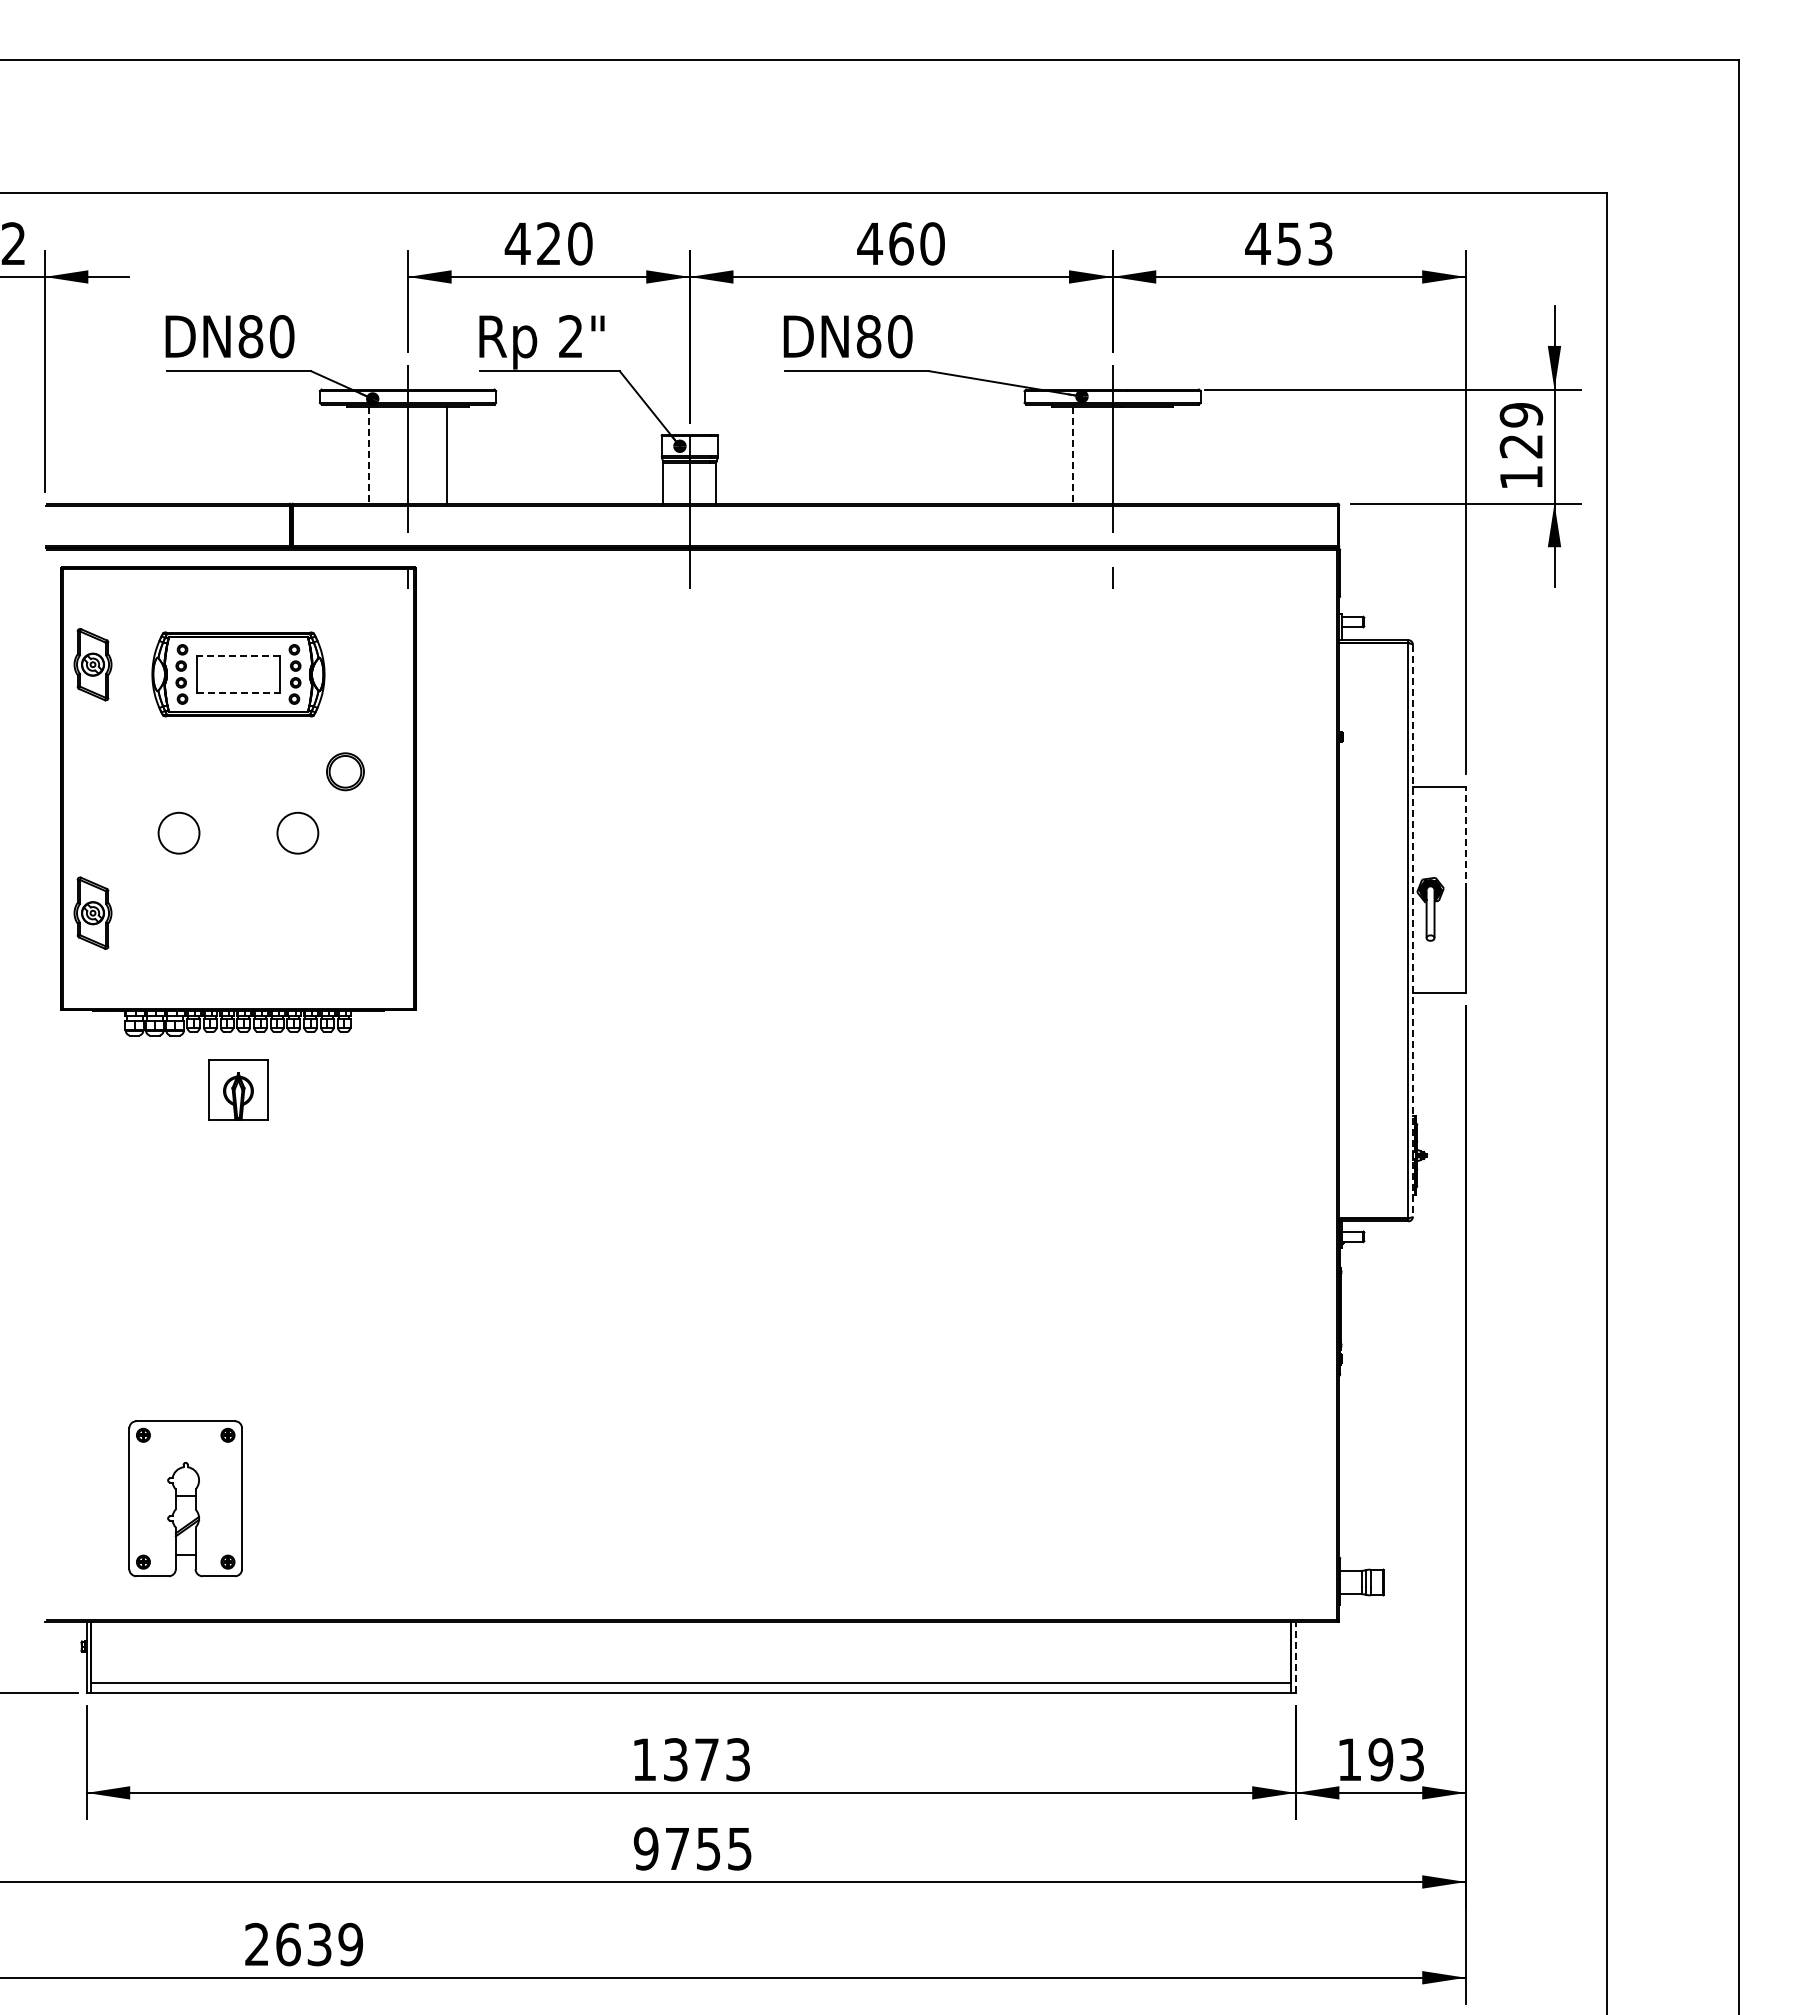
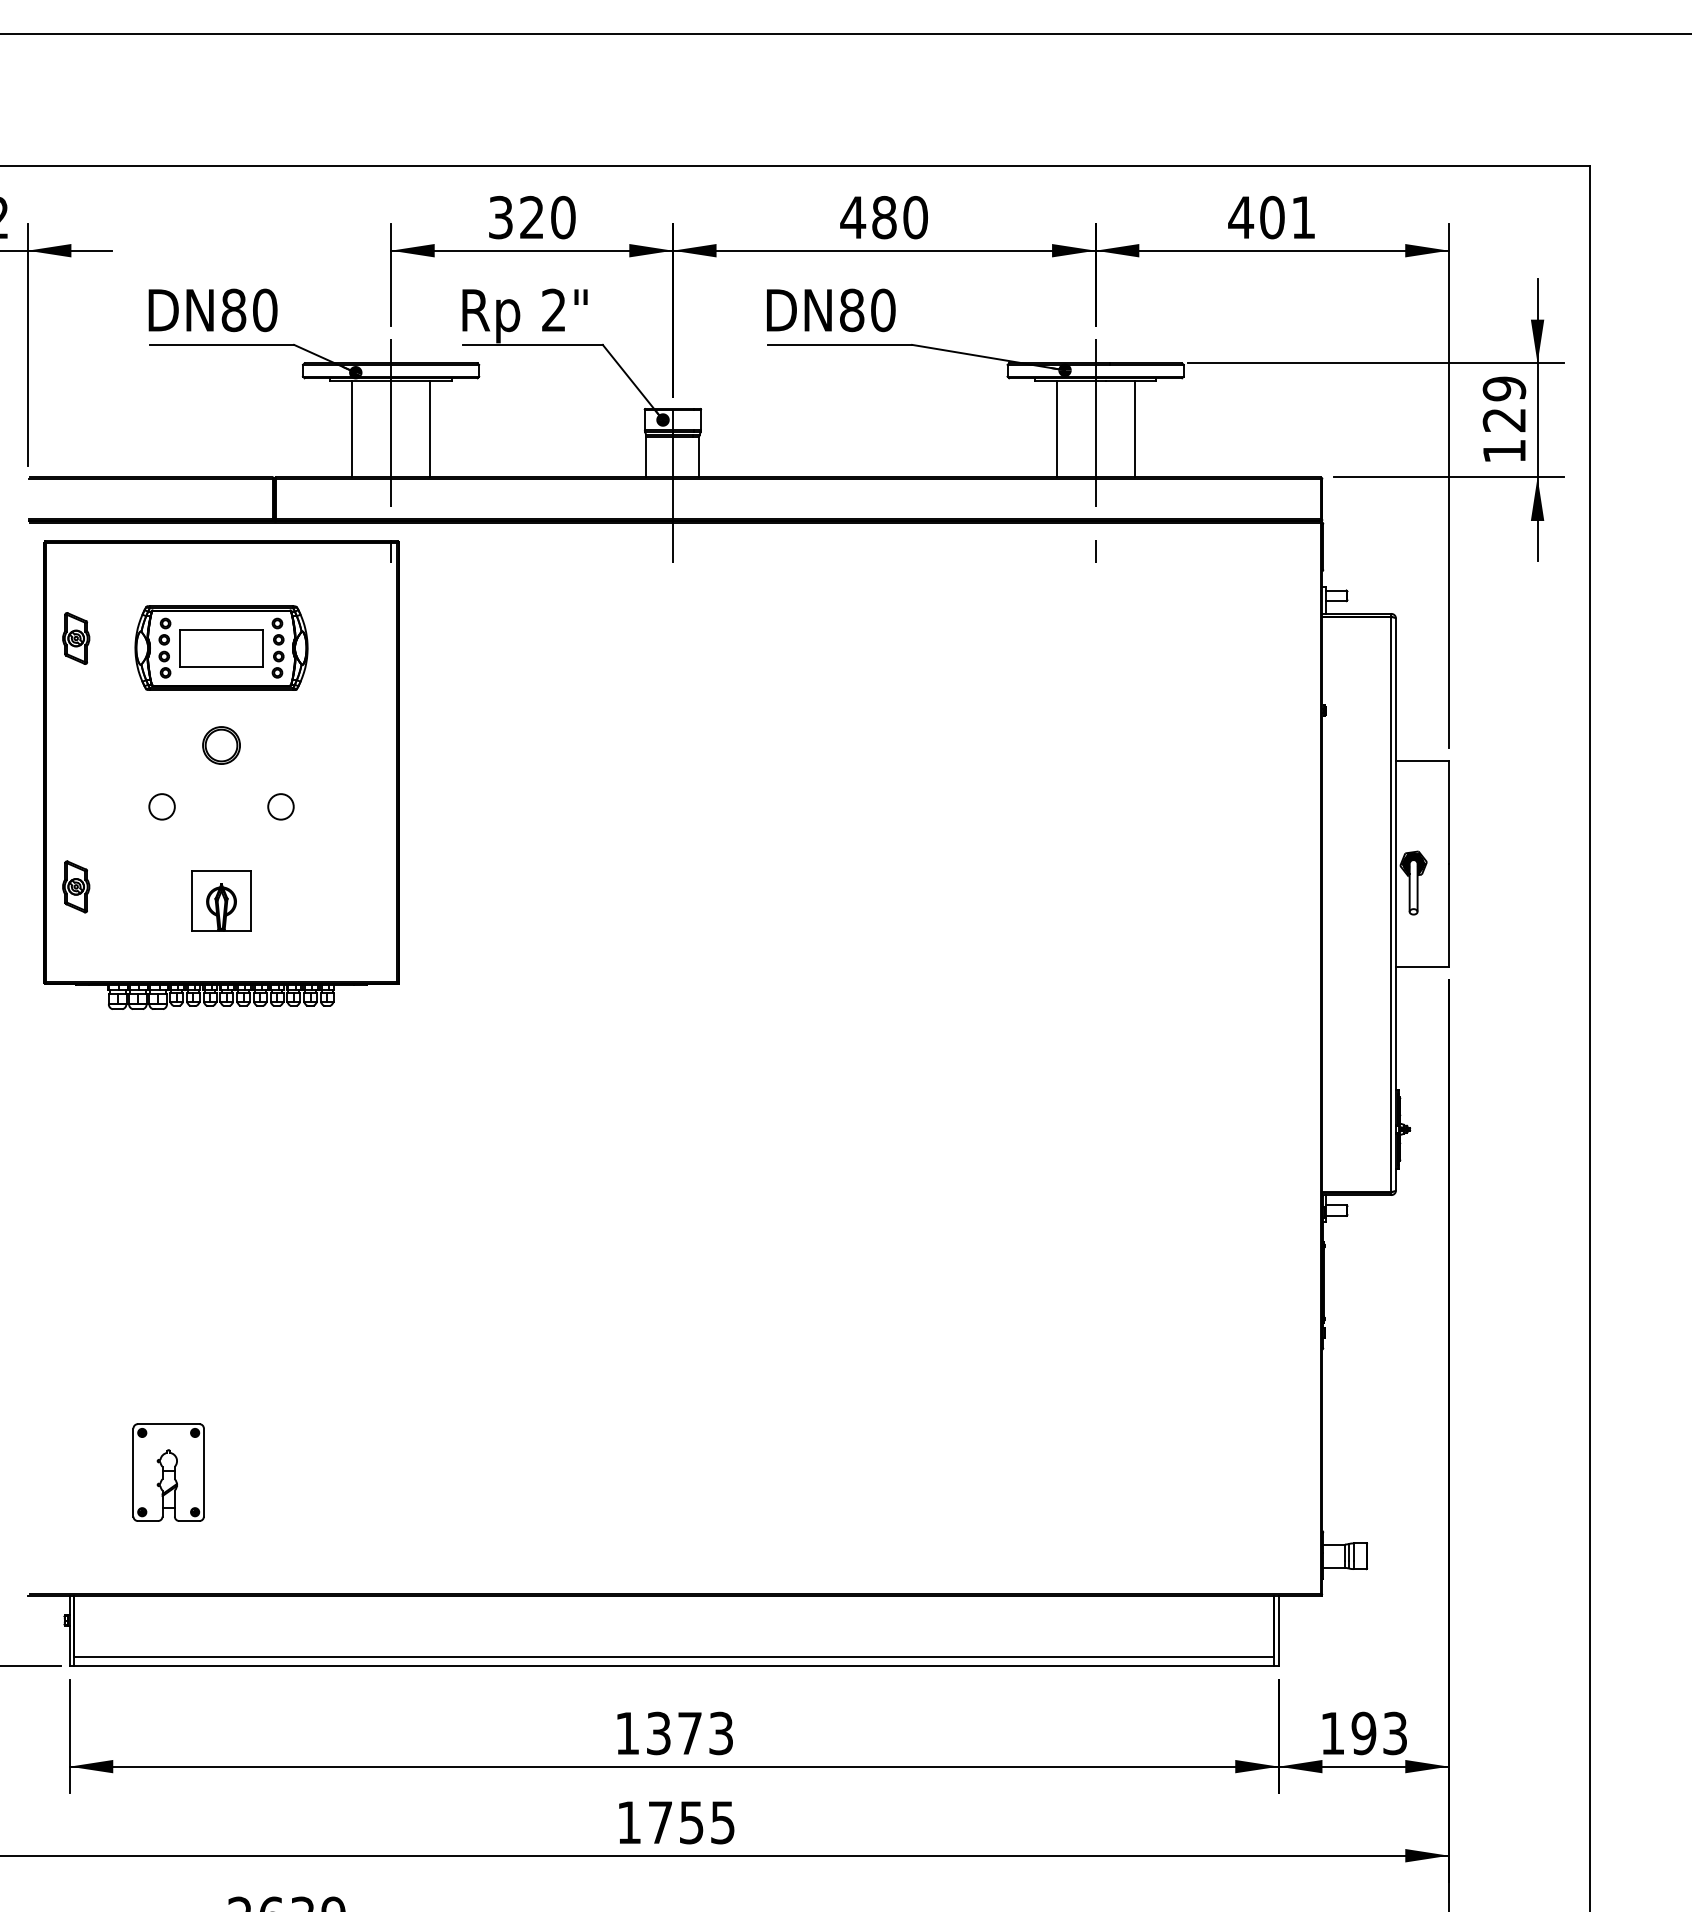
text: (517, 243) -> (500, 217), 420 -> 320
text: (901, 243) -> (884, 217), 460 -> 480
text: (1304, 243) -> (1287, 217), 453 -> 401
line: (368, 455) -> (351, 429), dashed -> solid
line: (1073, 455) -> (1056, 429), dashed -> solid
line: (1151, 455) -> (1134, 429), added
line: (238, 655) -> (221, 629), dashed -> solid
part: (93, 664) -> (76, 638), size x0.71
line: (238, 692) -> (221, 666), dashed -> solid
part: (345, 771) -> (221, 745), moved
circle: (178, 832) -> (161, 806), size x0.62
circle: (297, 832) -> (280, 806), size x0.62
line: (1465, 838) -> (1448, 812), dashed -> solid
part: (93, 912) -> (76, 886), size x0.71
line: (1412, 930) -> (1395, 904), dashed -> solid
part: (238, 1089) -> (221, 900), moved
part: (185, 1498) -> (168, 1472), size x0.62
line: (1295, 1656) -> (1278, 1630), dashed -> solid
text: (645, 1848) -> (628, 1822), 9755 -> 1755

